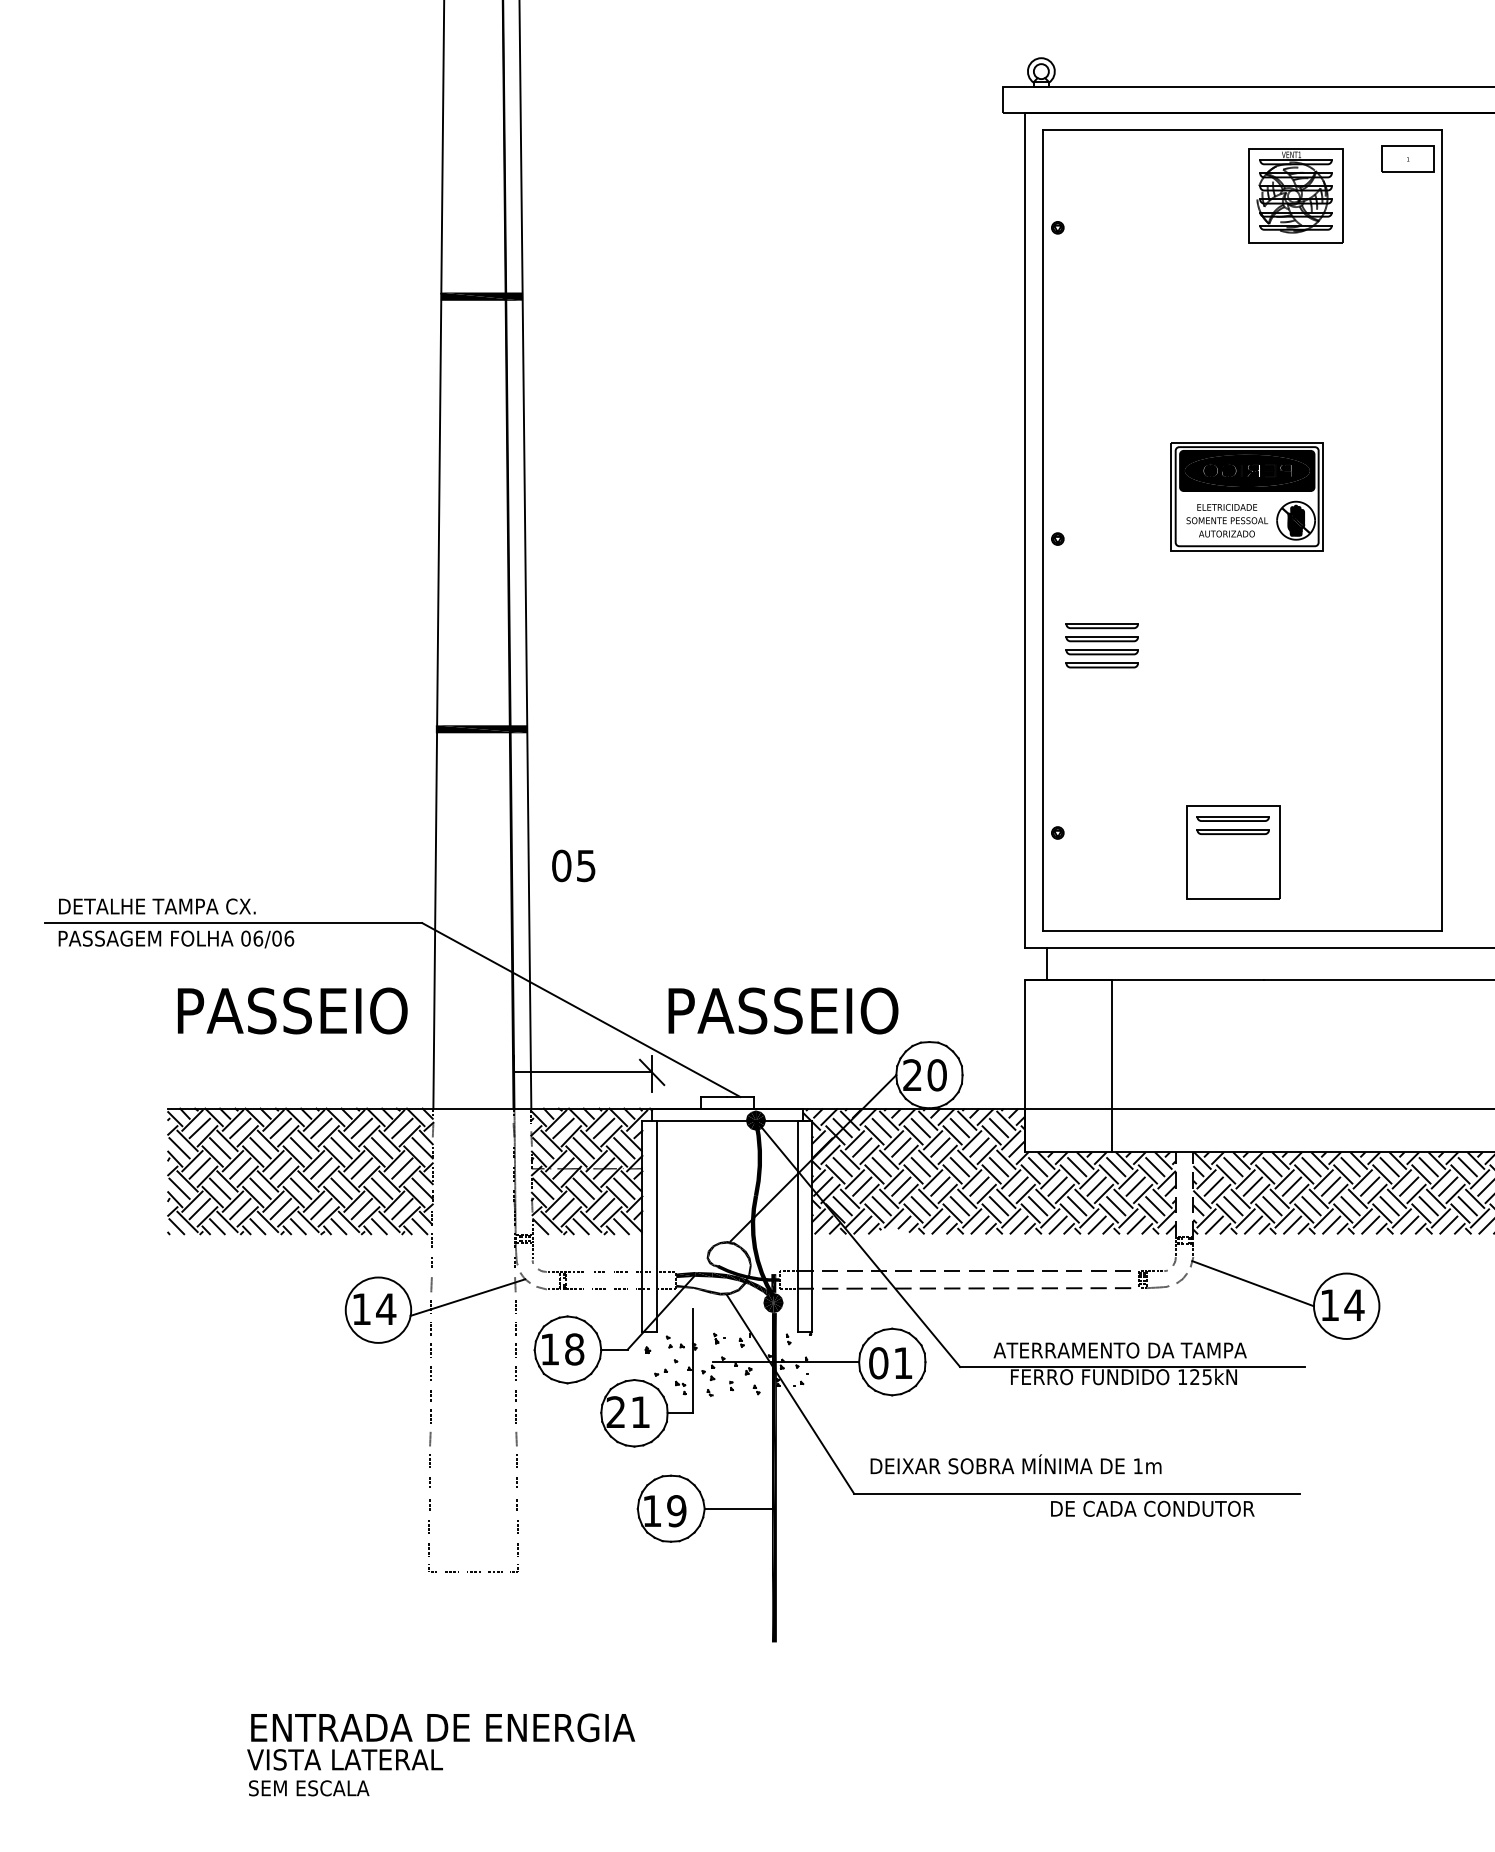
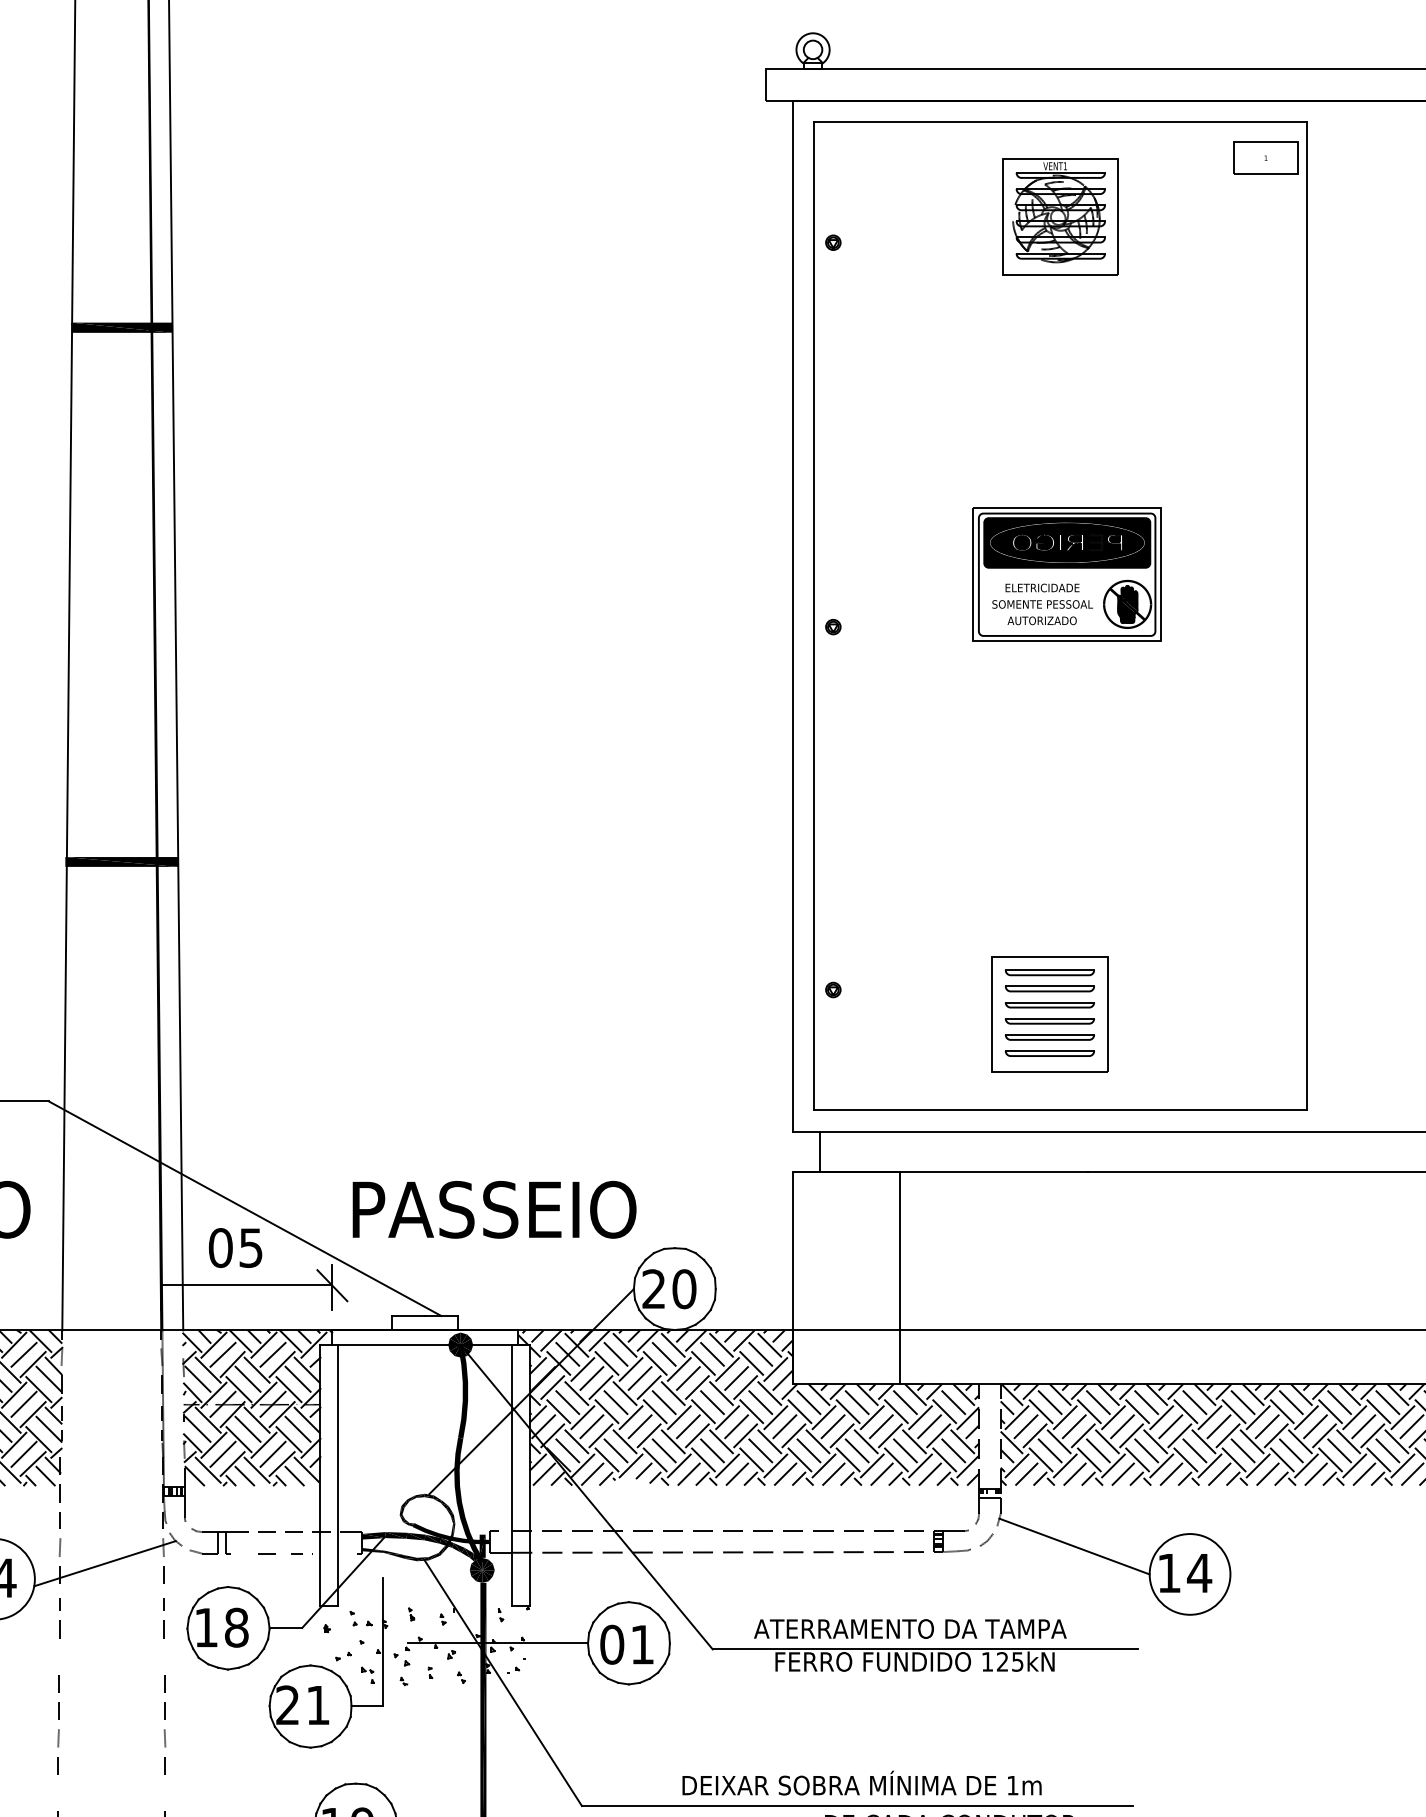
part: (1295, 195) -> (1060, 216), moved
part: (1101, 645) -> (1049, 1028), moved
text: (573, 865) -> (235, 1247), moved
text: (1015, 1464) -> (861, 1783), moved

